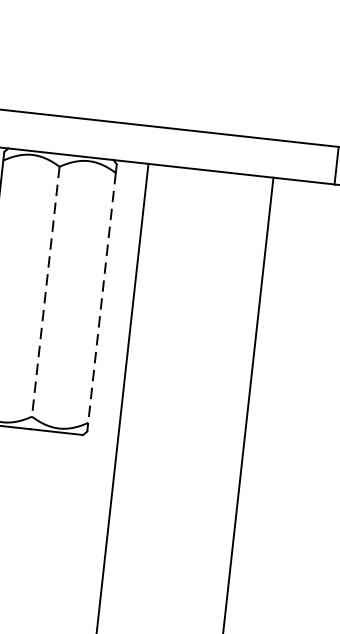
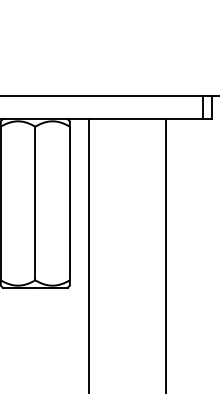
line: (46, 291) -> (35, 203), dashed -> solid
line: (101, 297) -> (69, 203), dashed -> solid

